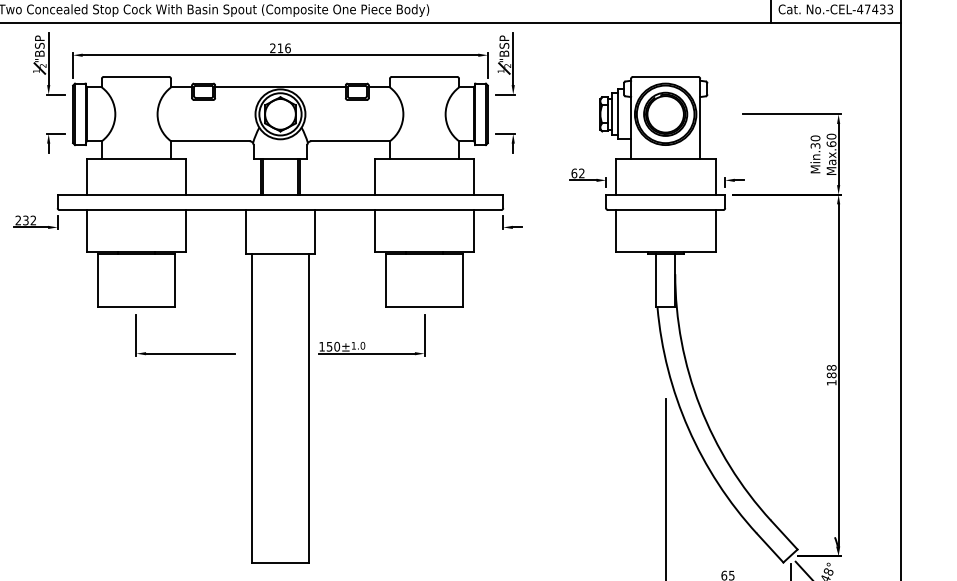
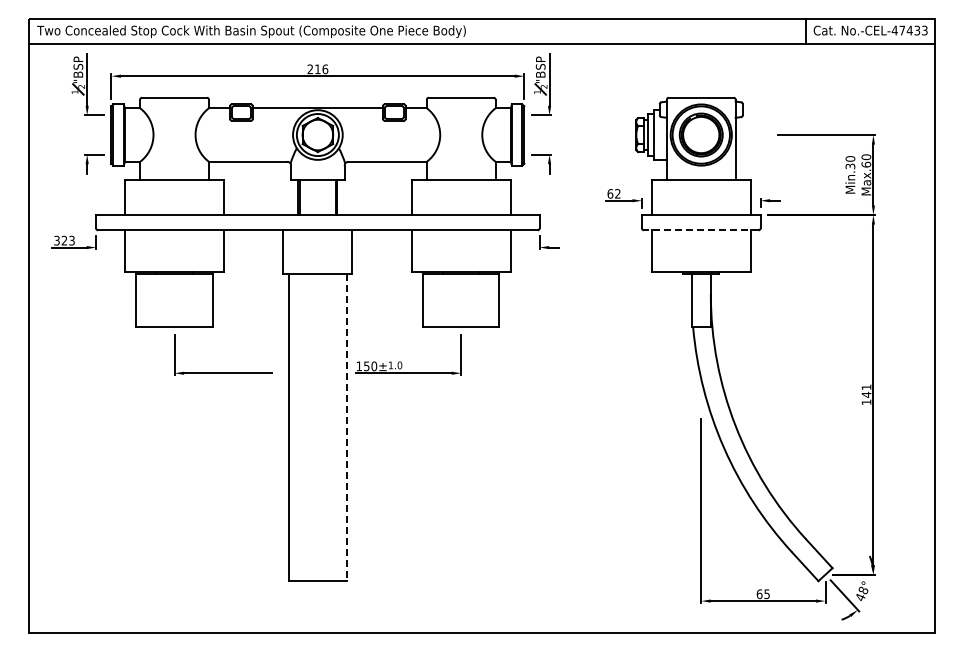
line: (664, 210) -> (700, 230), solid -> dashed
text: (25, 220) -> (64, 240), 232 -> 323
text: (831, 371) -> (866, 390), 188 -> 141
line: (309, 409) -> (346, 428), solid -> dashed

